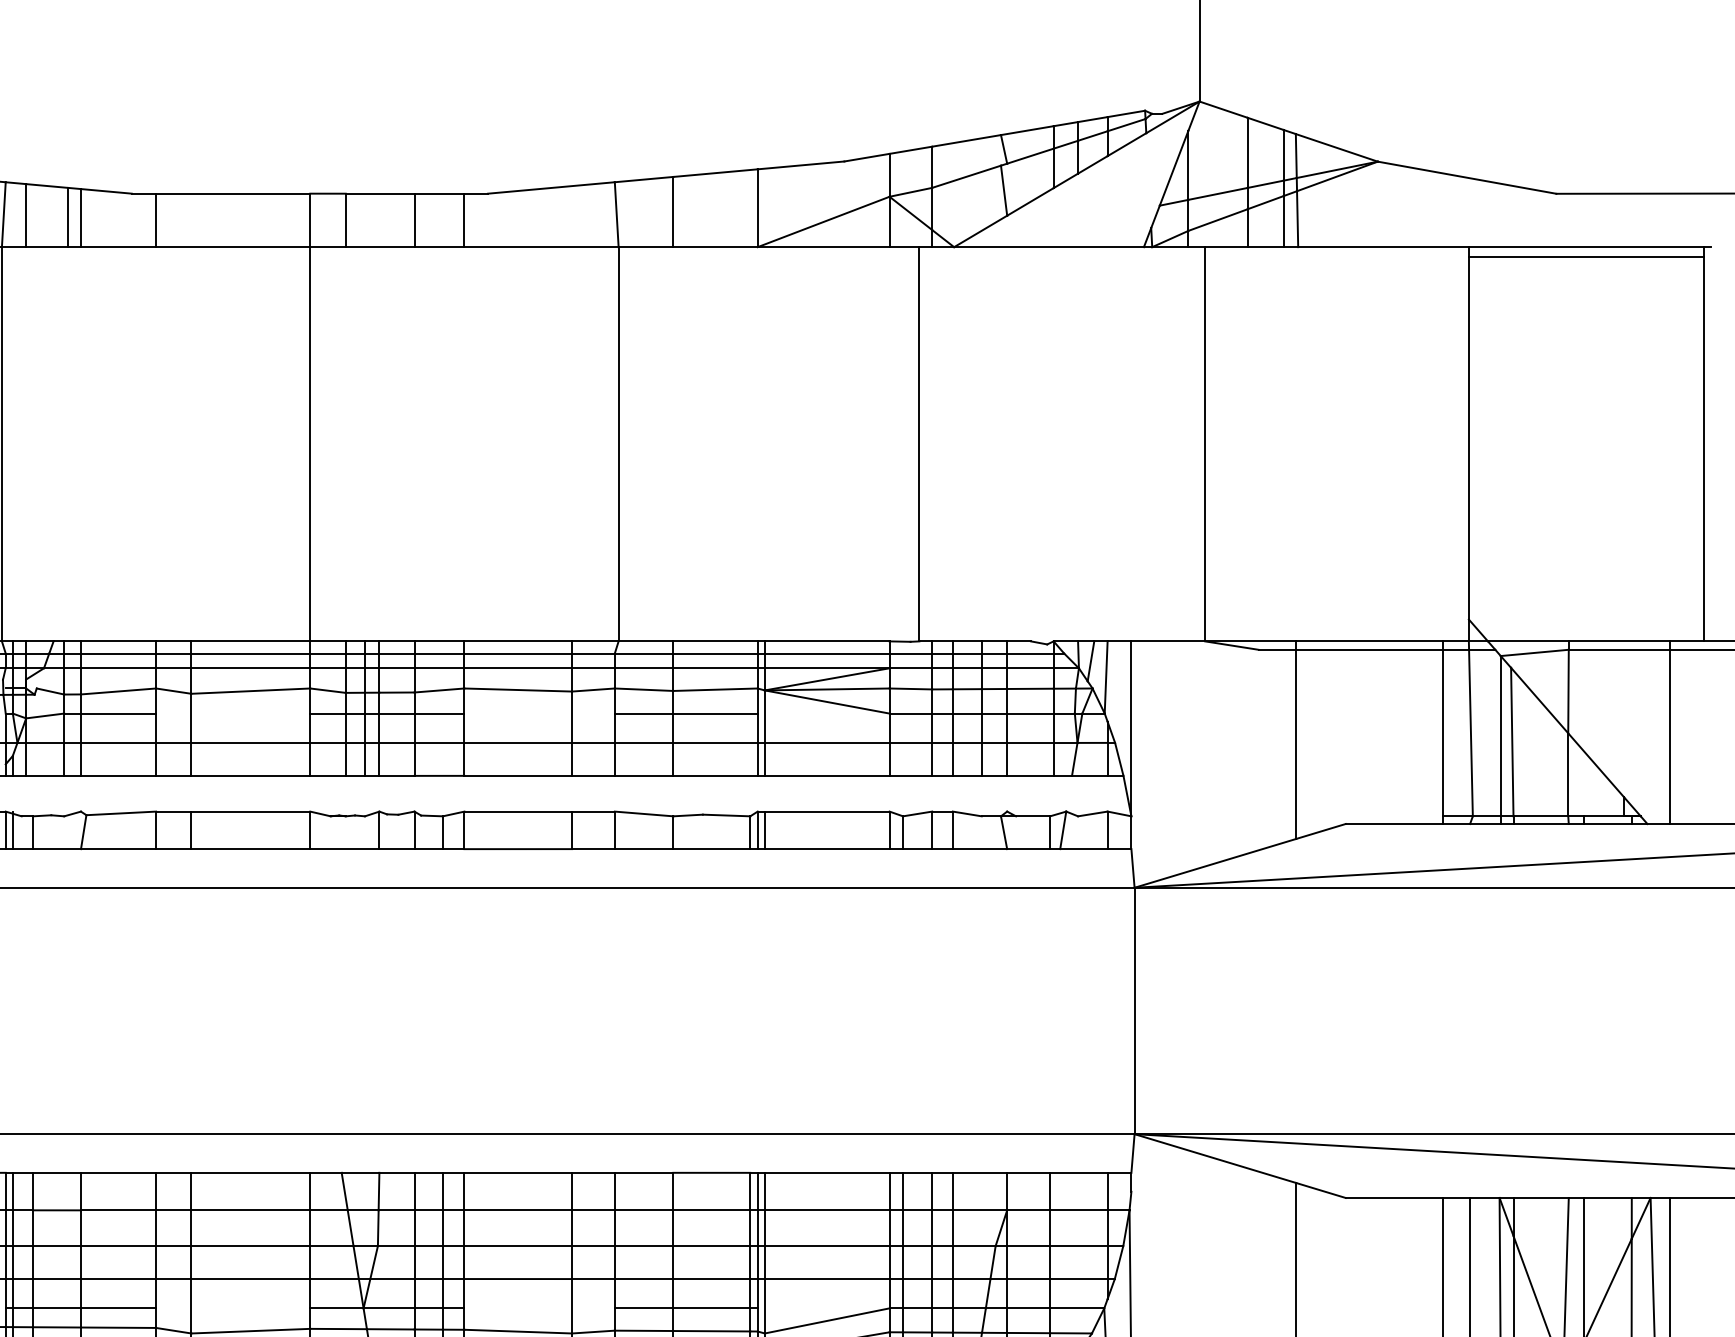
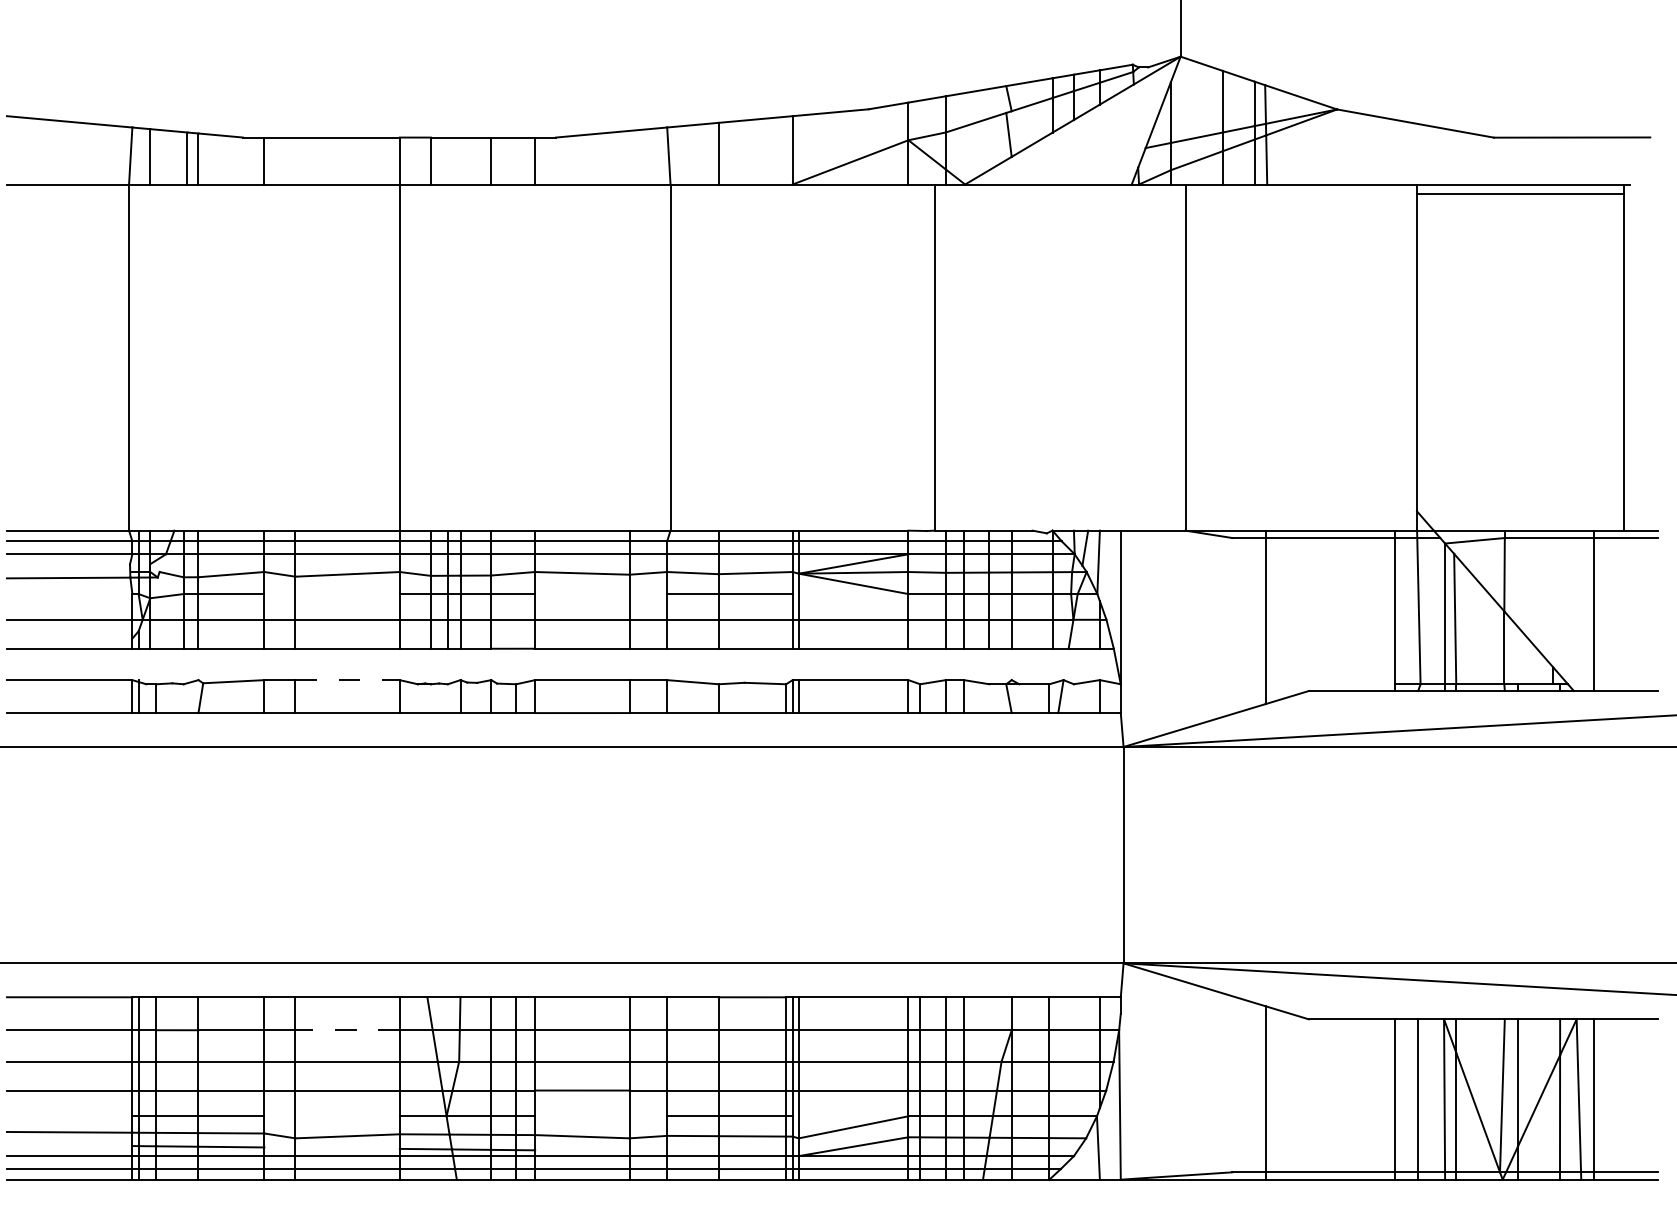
line: (251, 812) -> (348, 680), solid -> dashed
line: (250, 1210) -> (347, 1030), solid -> dashed

